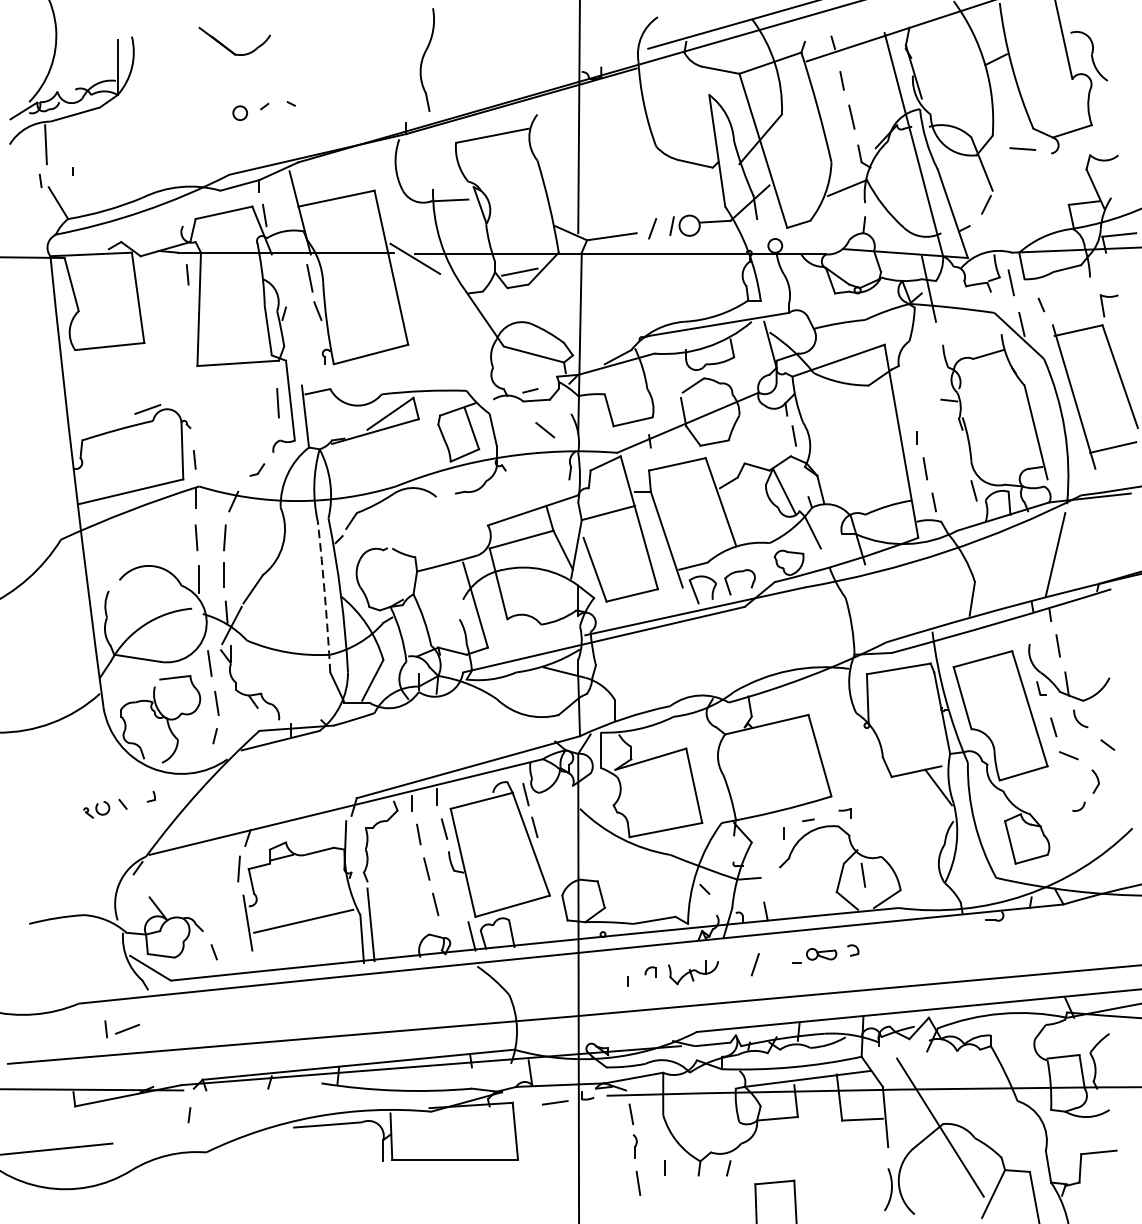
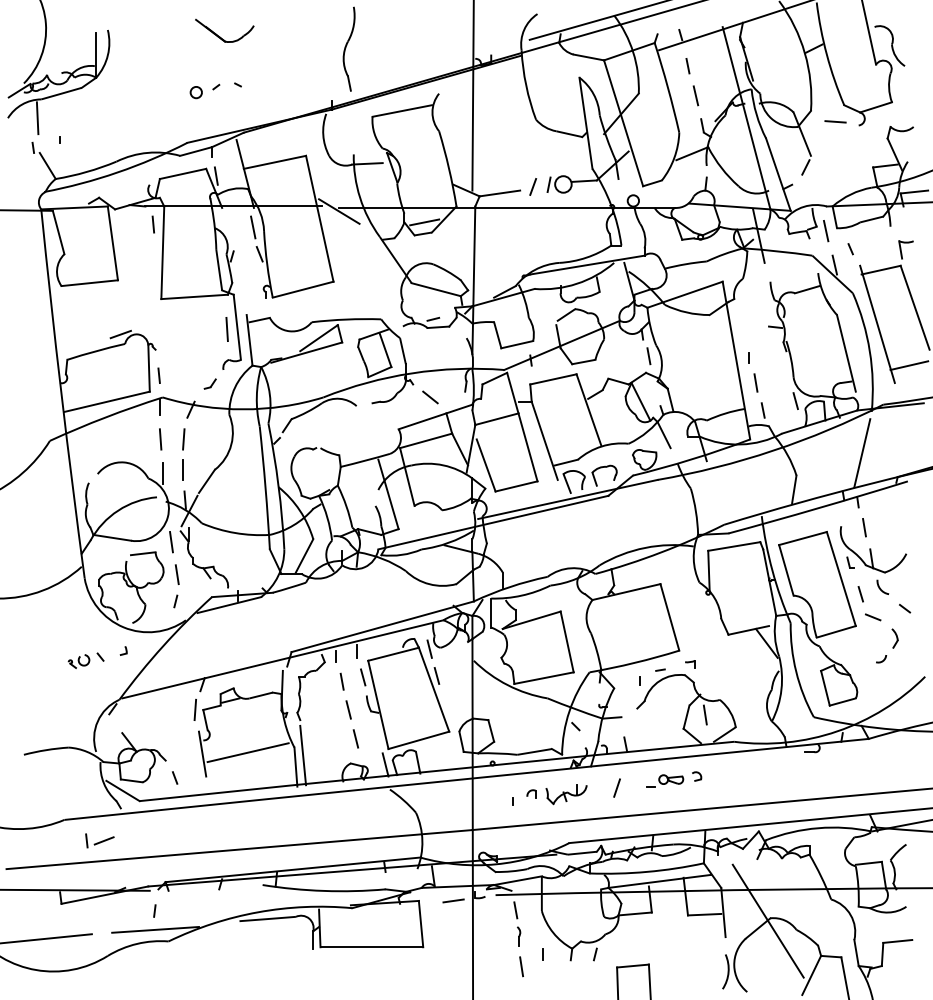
part: (229, 48) -> (220, 36), moved
line: (545, 430) -> (430, 397), moved
arc: (324, 596) -> (265, 487), dashed -> solid
line: (190, 1137) -> (155, 929), added

